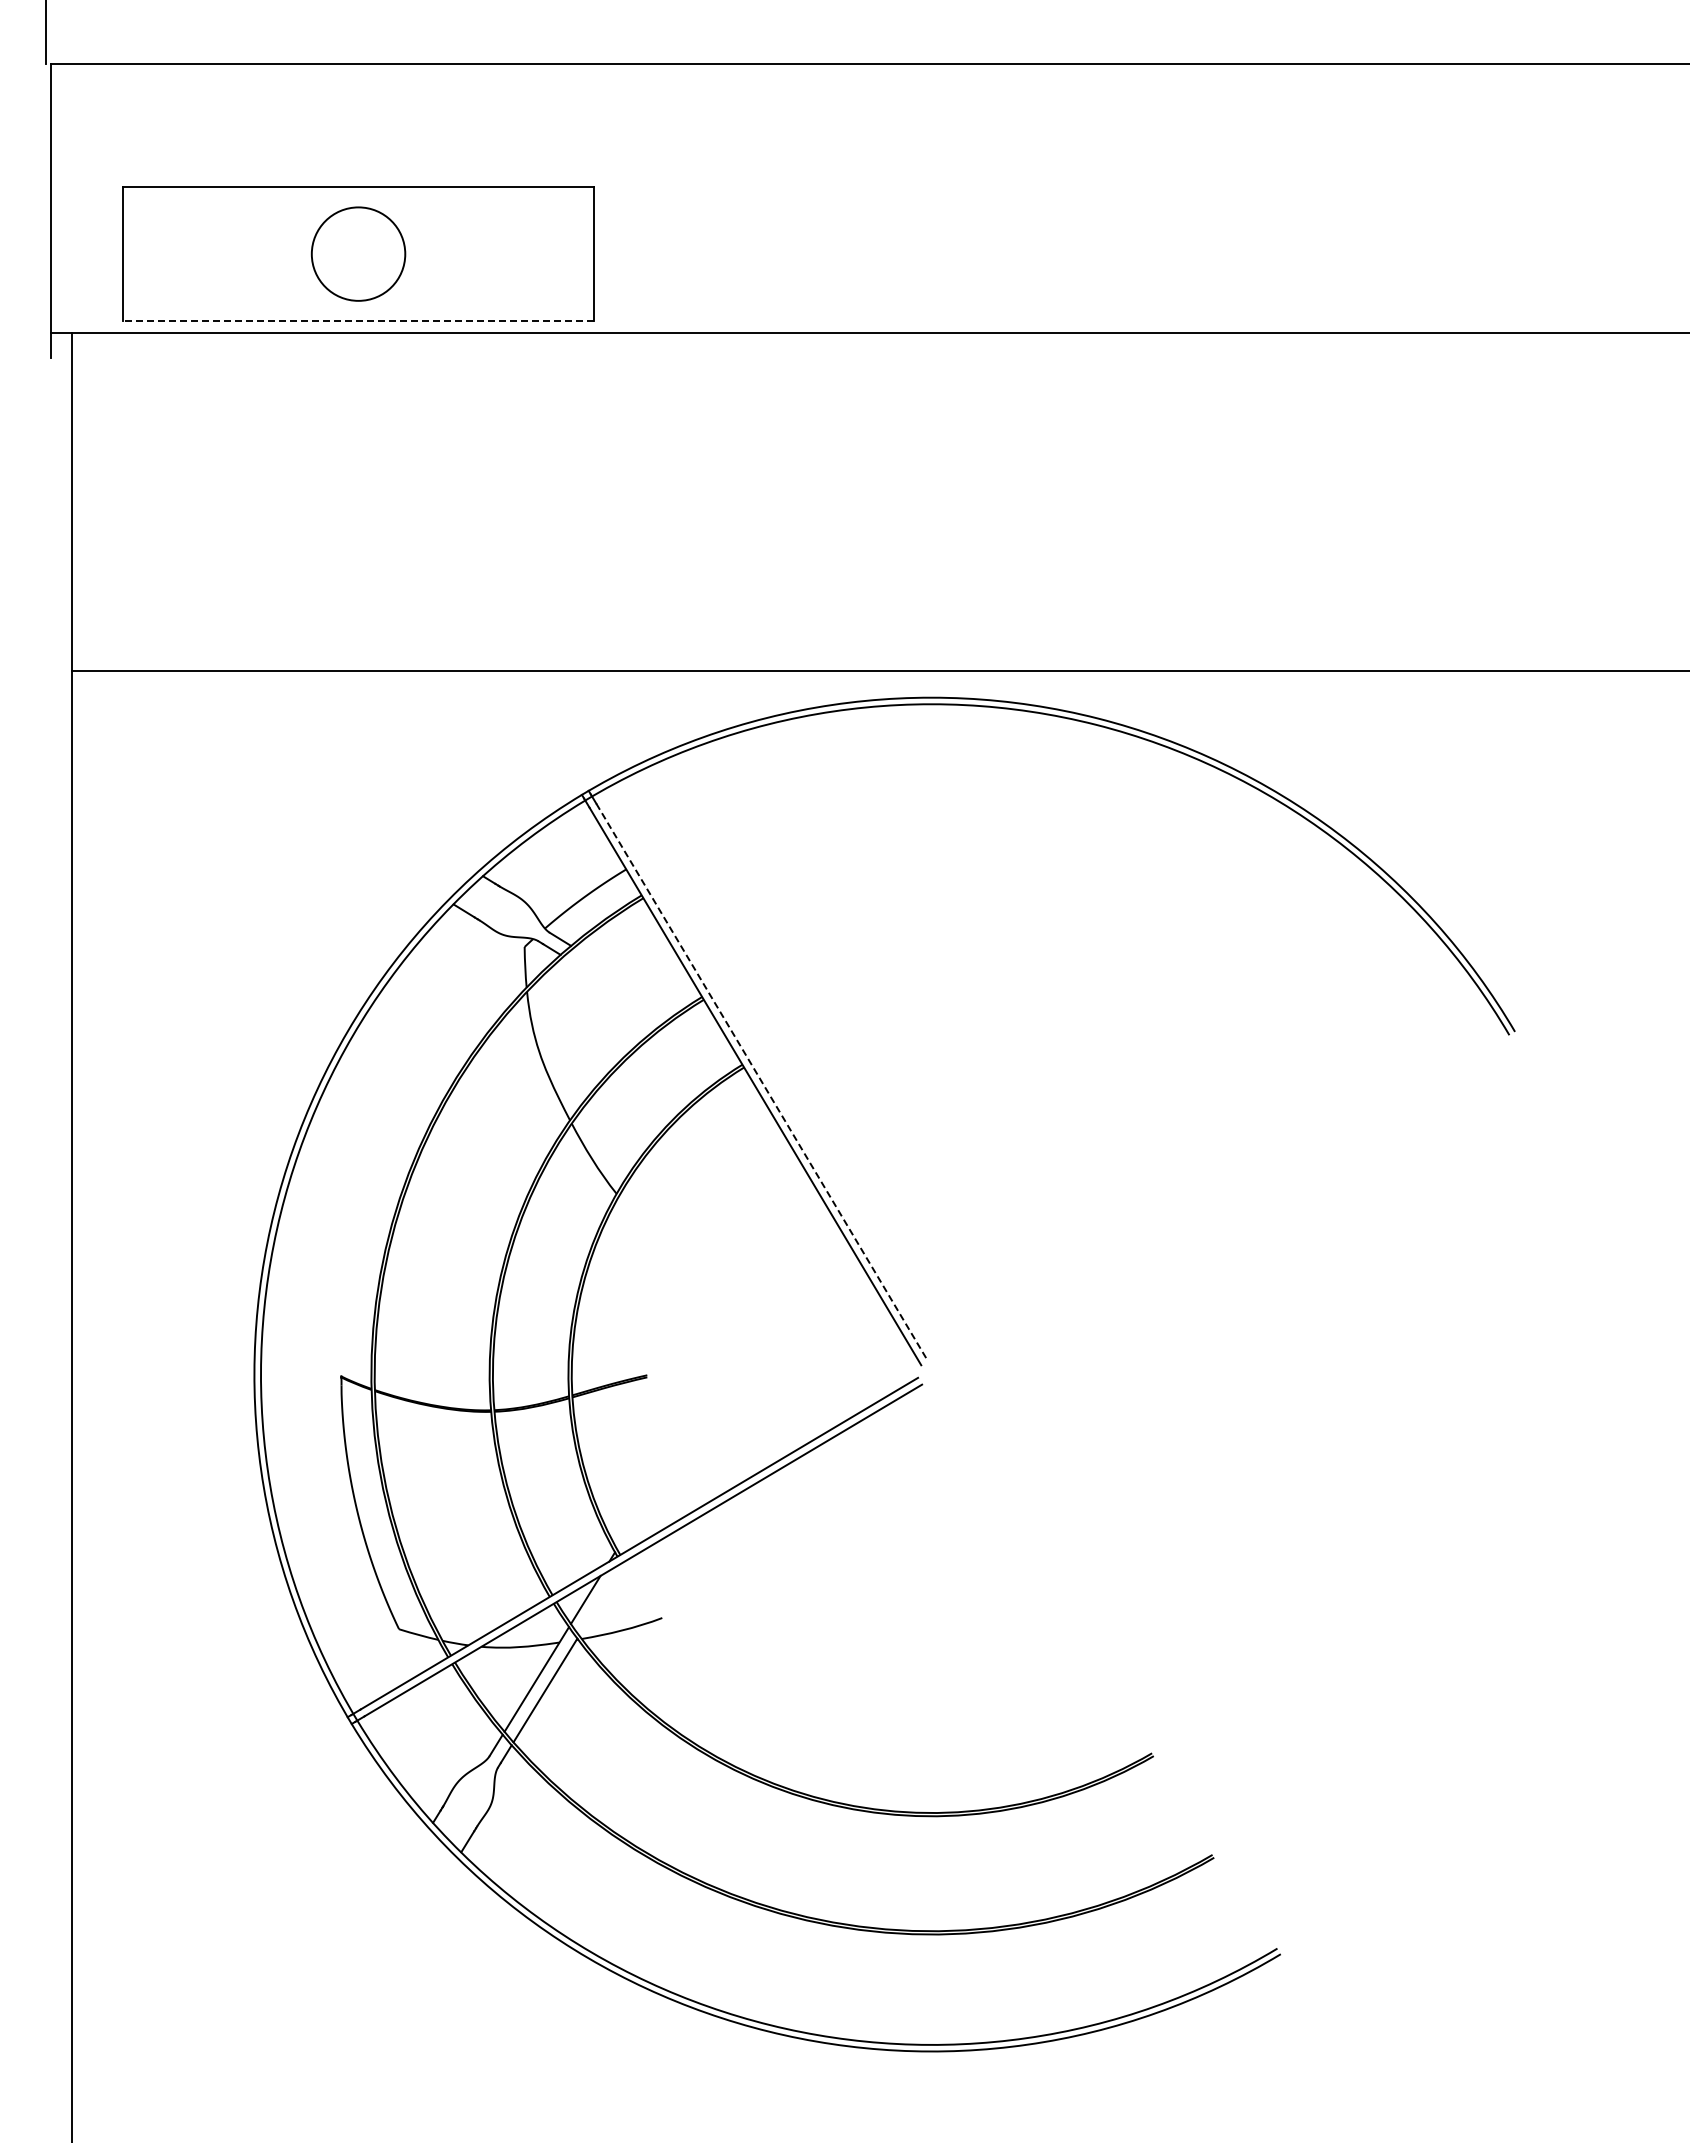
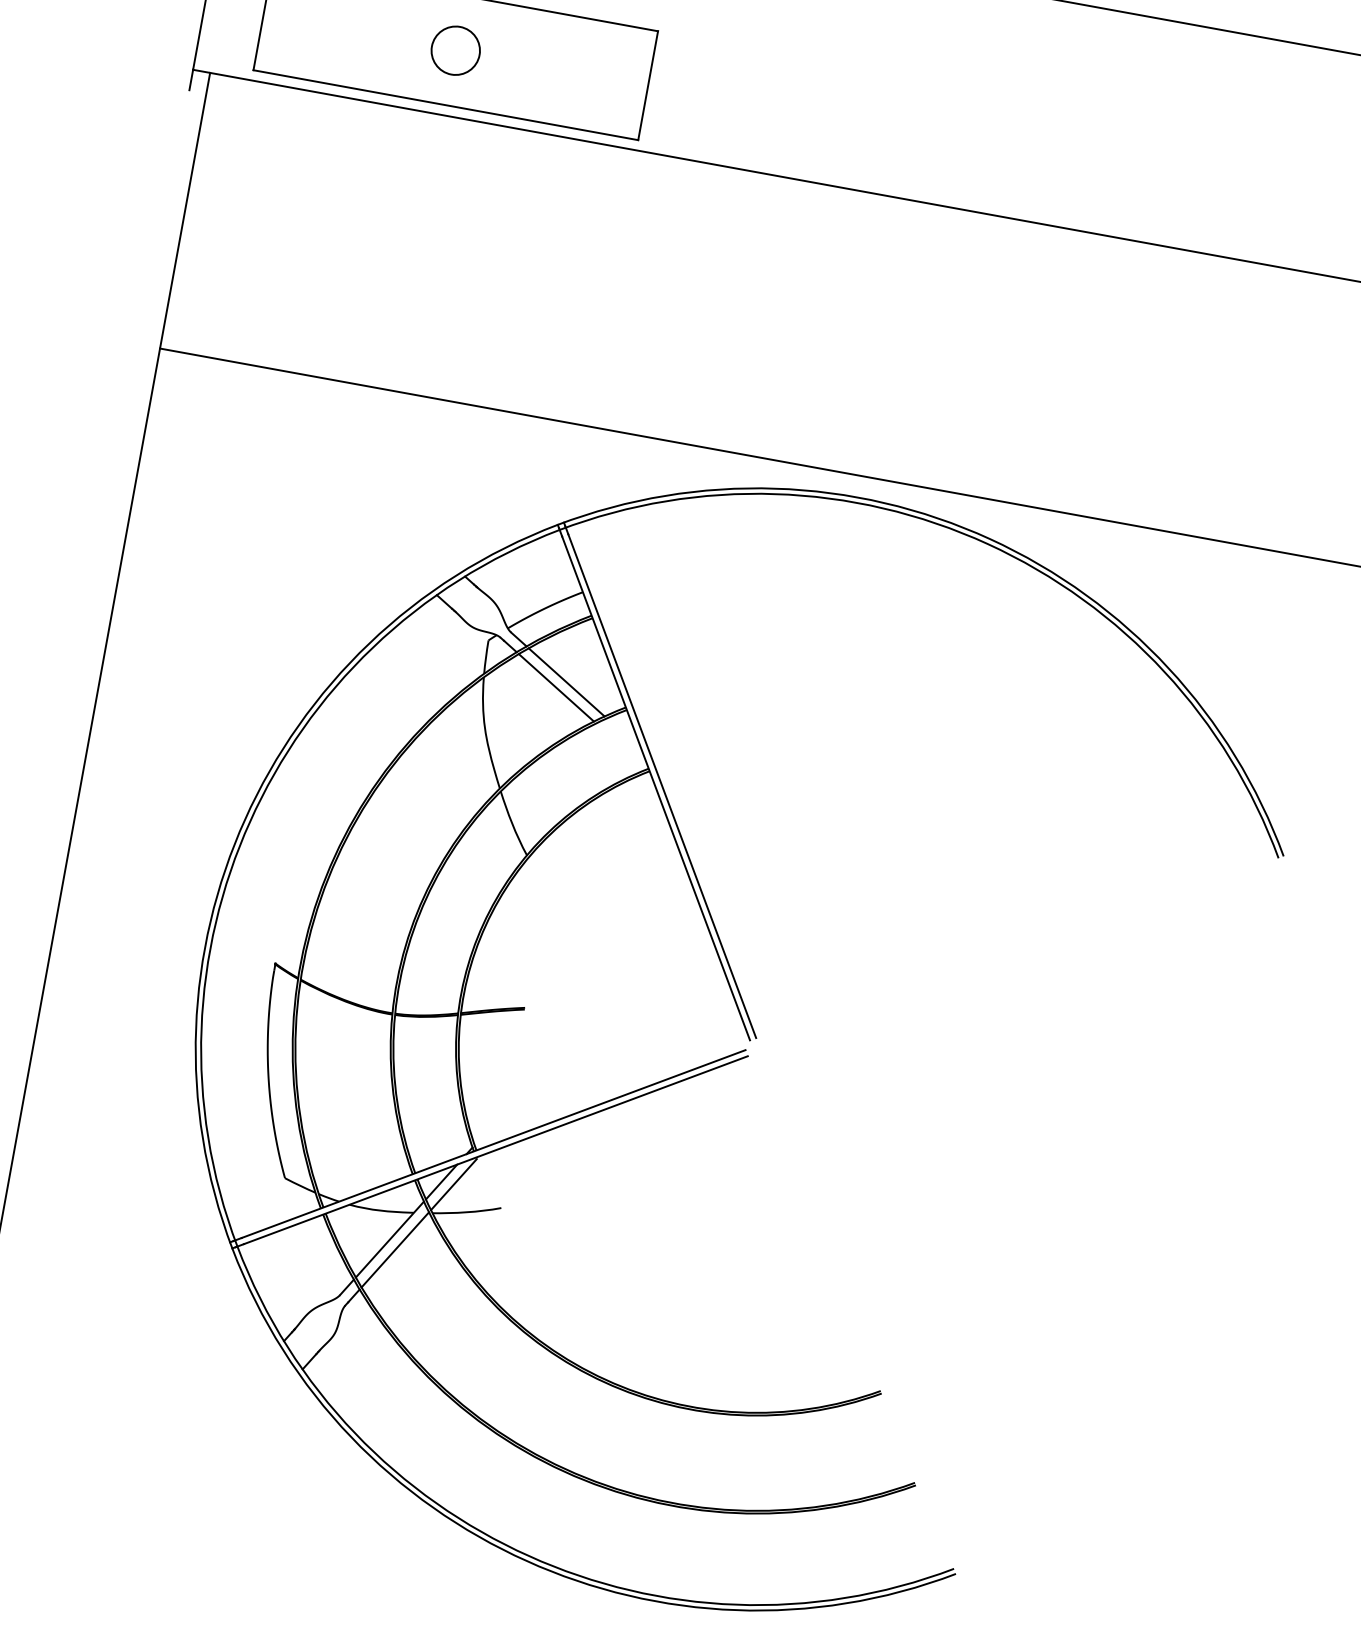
circle: (358, 253) -> (455, 50), size x0.62
line: (358, 320) -> (445, 104), dashed -> solid
line: (626, 979) -> (566, 682), added
line: (615, 988) -> (556, 687), added
line: (762, 1082) -> (662, 786), dashed -> solid
line: (600, 1600) -> (453, 1184), added

